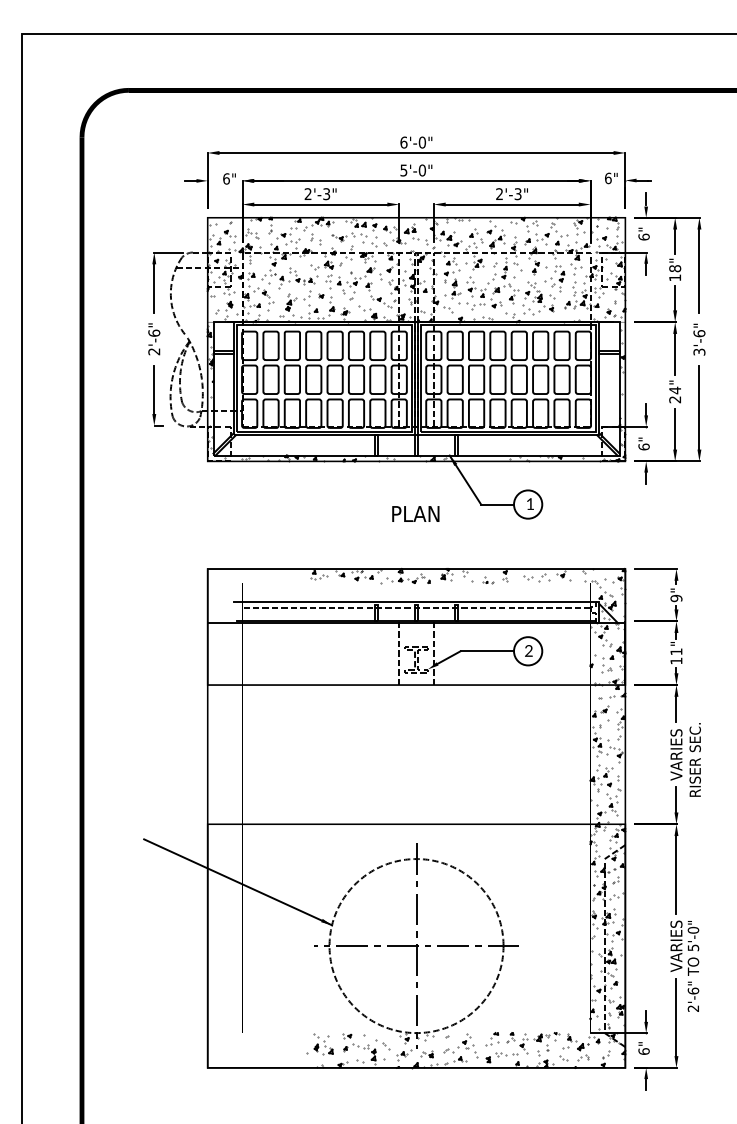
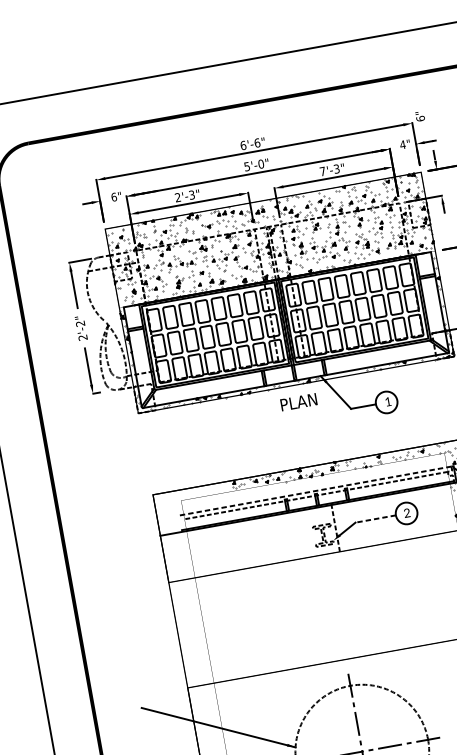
text: (422, 142) -> (257, 142), 6'-0" -> 6'-6"
text: (607, 178) -> (402, 145), 6" -> 4"
text: (499, 193) -> (322, 171), 2'-3" -> 7'-3"
text: (643, 233) -> (419, 116), moved
text: (154, 332) -> (80, 323), 2'-6" -> 2'-2"
text: (415, 513) -> (298, 401), moved
line: (414, 601) -> (313, 491), solid -> dashed
line: (487, 651) -> (375, 519), solid -> dashed
line: (399, 653) -> (309, 532), removed

